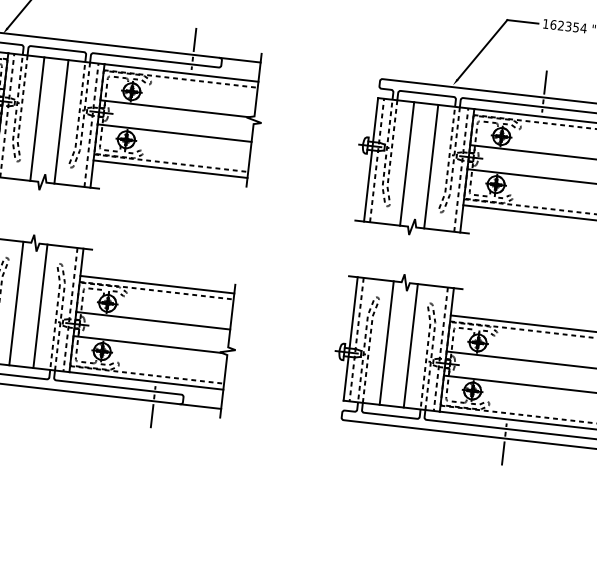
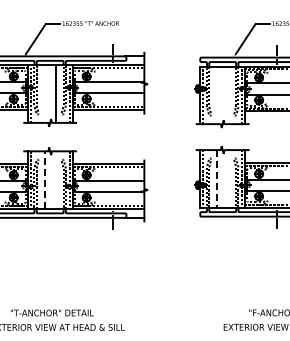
line: (37, 117) -> (44, 93), removed
line: (407, 164) -> (217, 95), removed
line: (431, 167) -> (228, 95), removed
line: (16, 304) -> (44, 180), solid -> dashed
line: (39, 304) -> (55, 179), removed
line: (387, 342) -> (217, 178), solid -> dashed
line: (411, 345) -> (228, 178), removed

